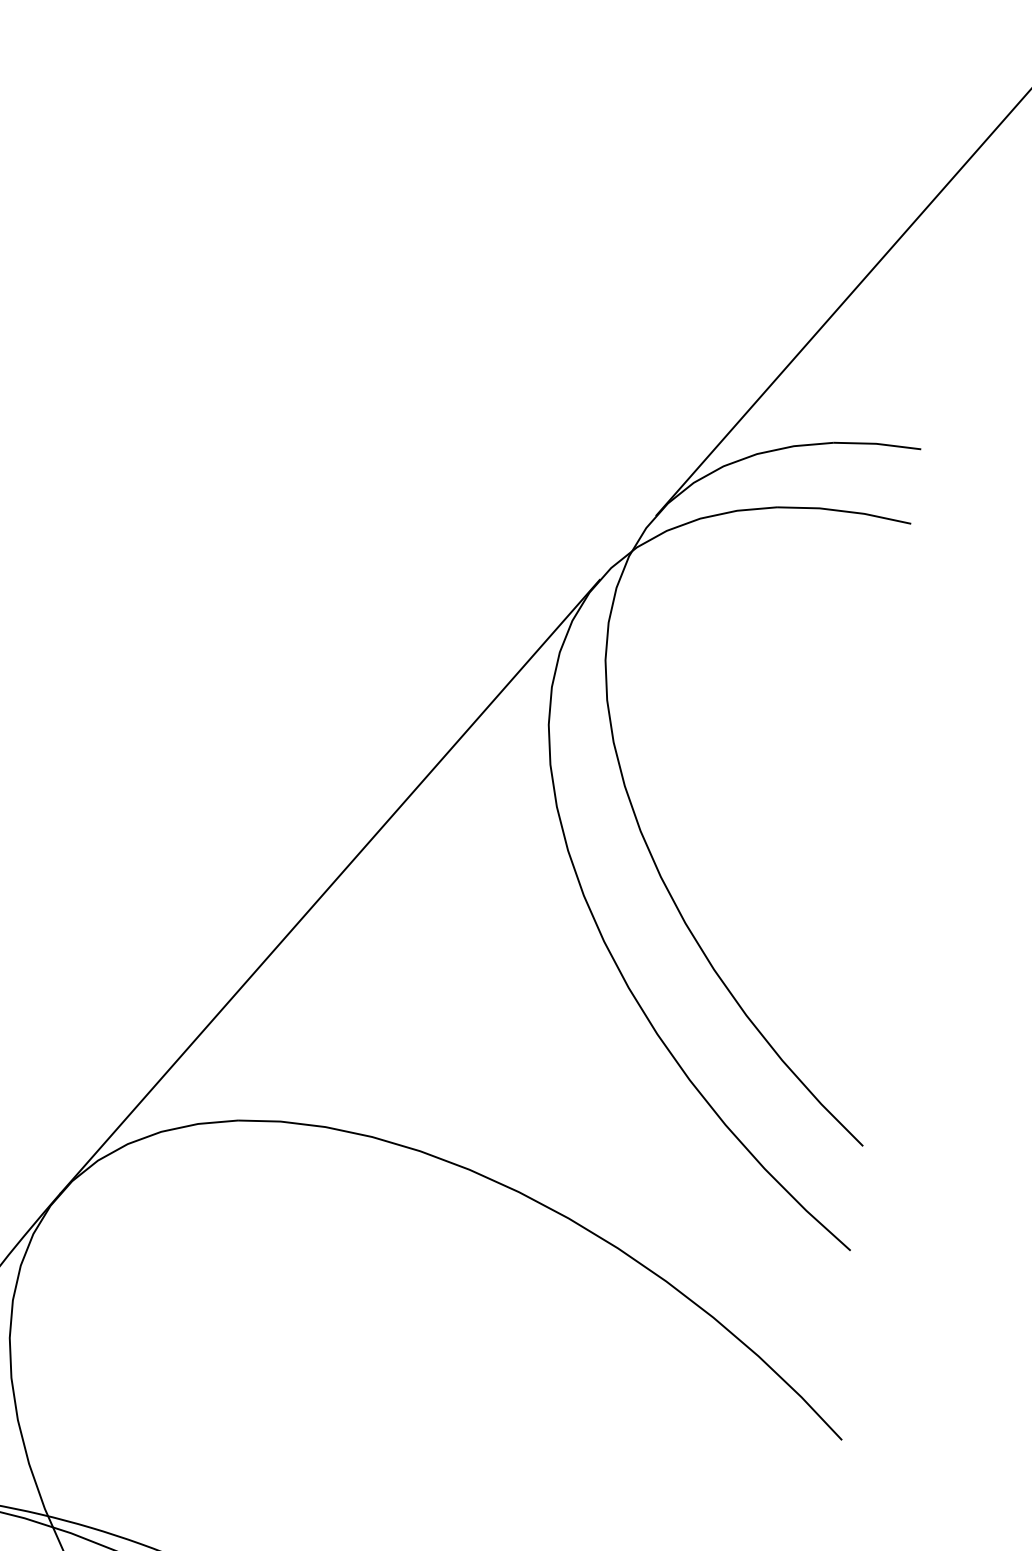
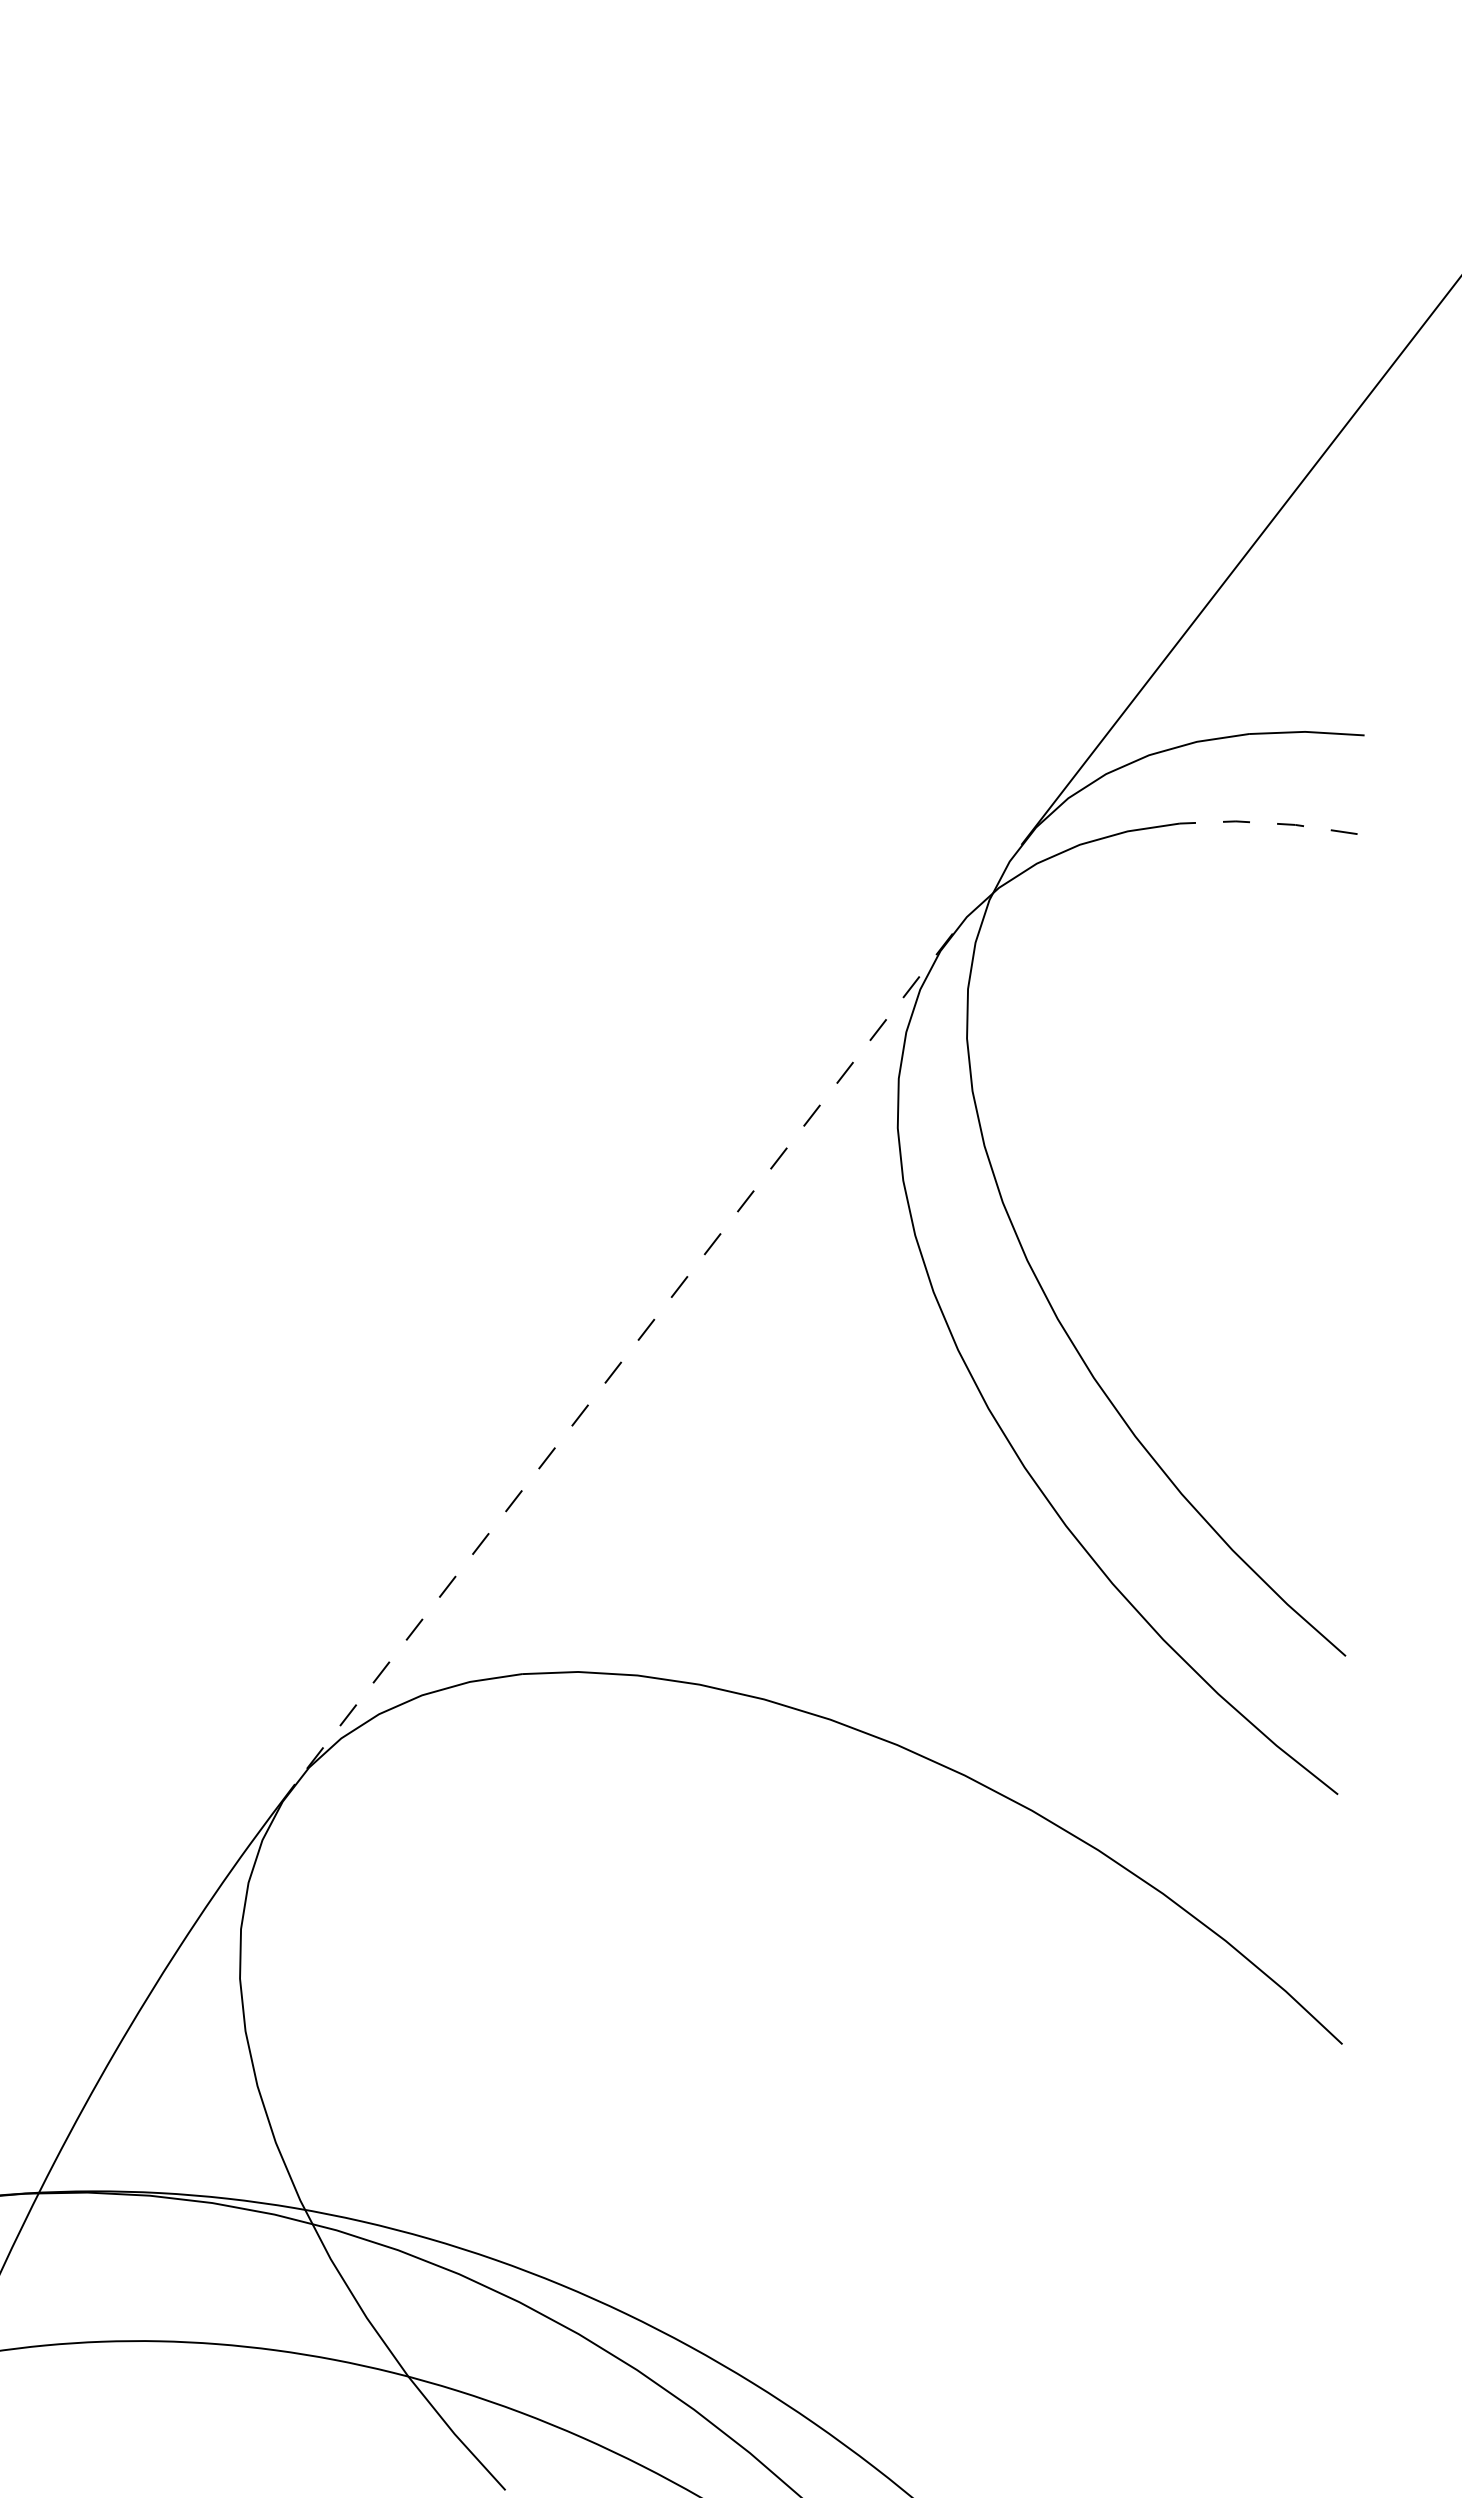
line: (844, 511) -> (1268, 823), solid -> dashed
line: (329, 886) -> (623, 1358), solid -> dashed

